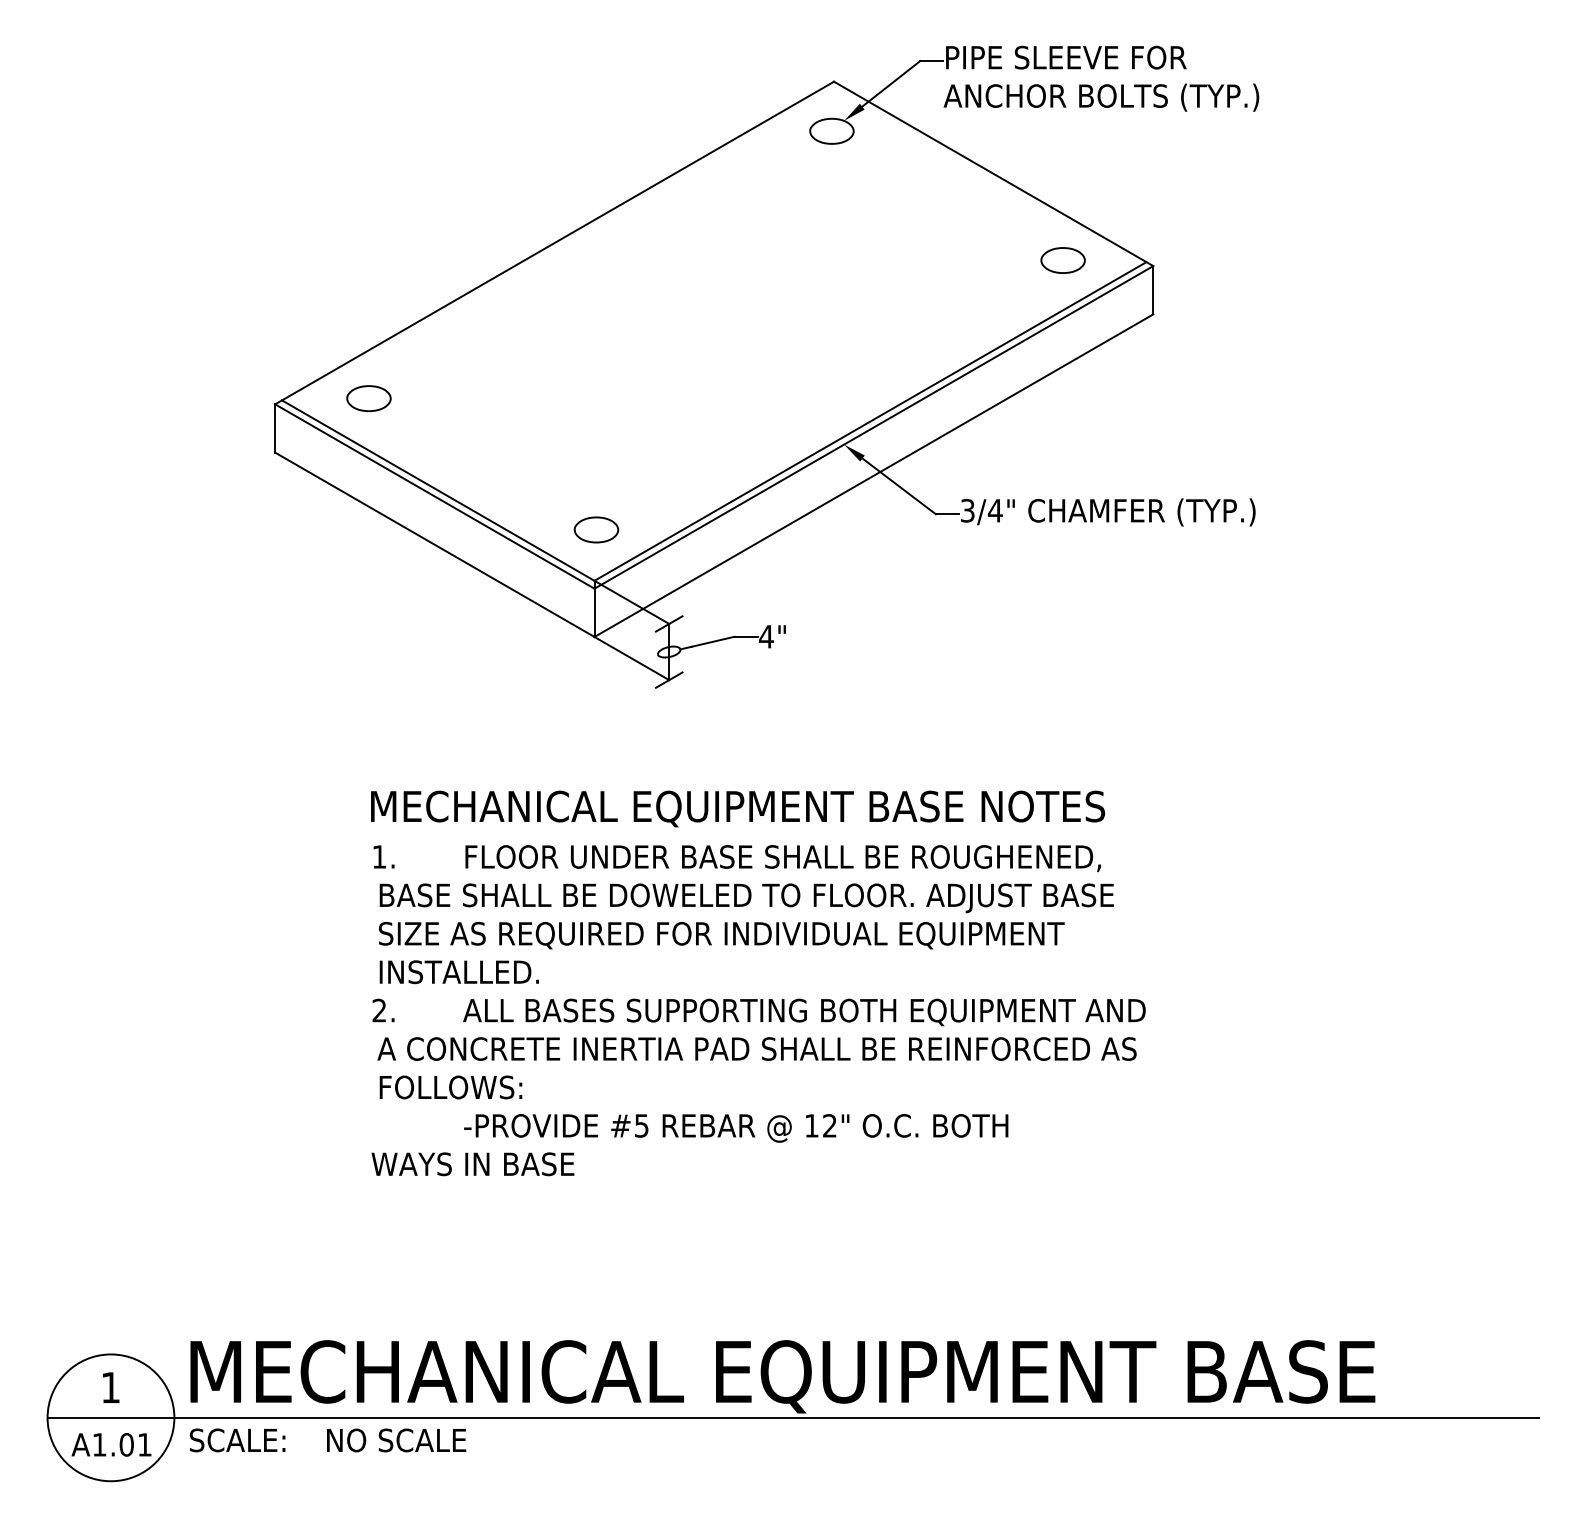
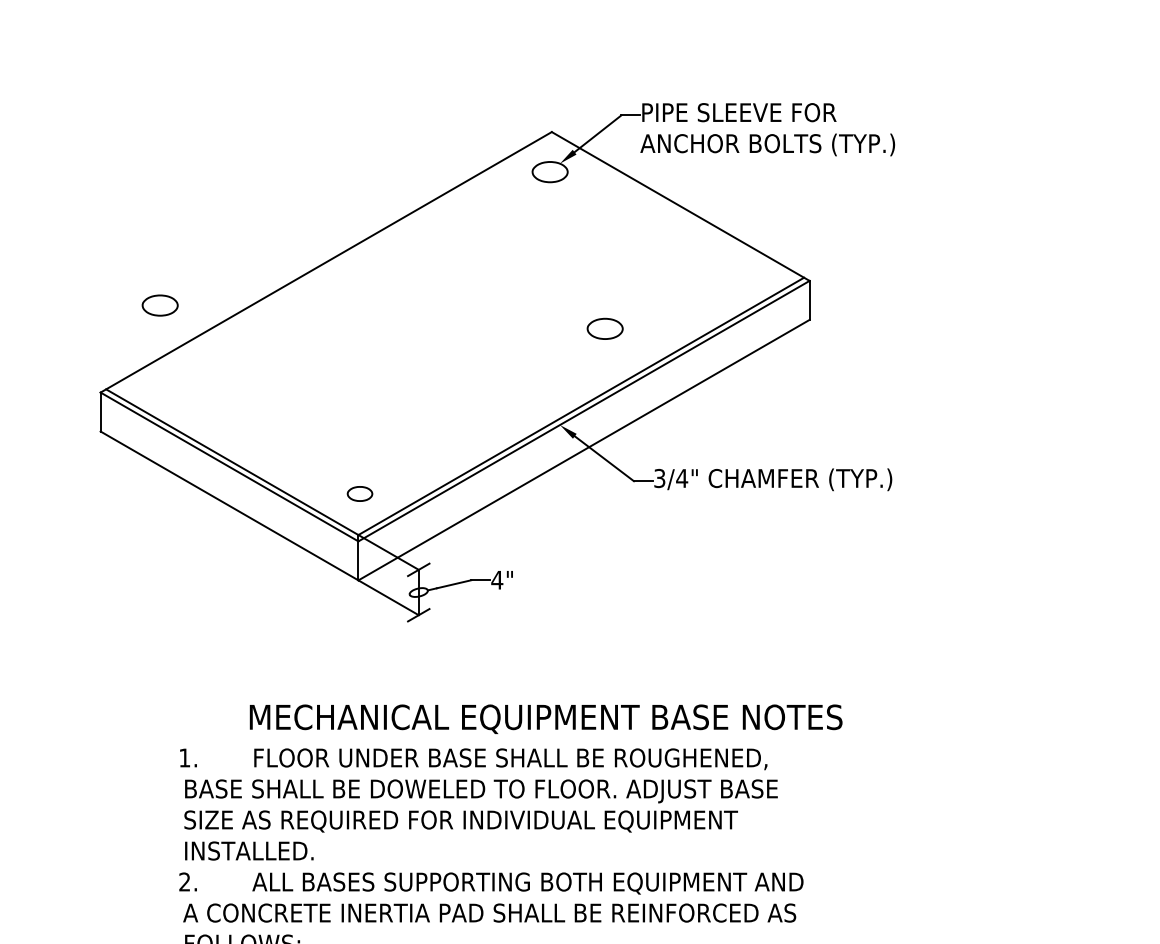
part: (1062, 260) -> (604, 328), moved
part: (368, 398) -> (159, 305), moved
part: (596, 529) -> (360, 493), size x0.7
text: (738, 808) -> (546, 718), moved

